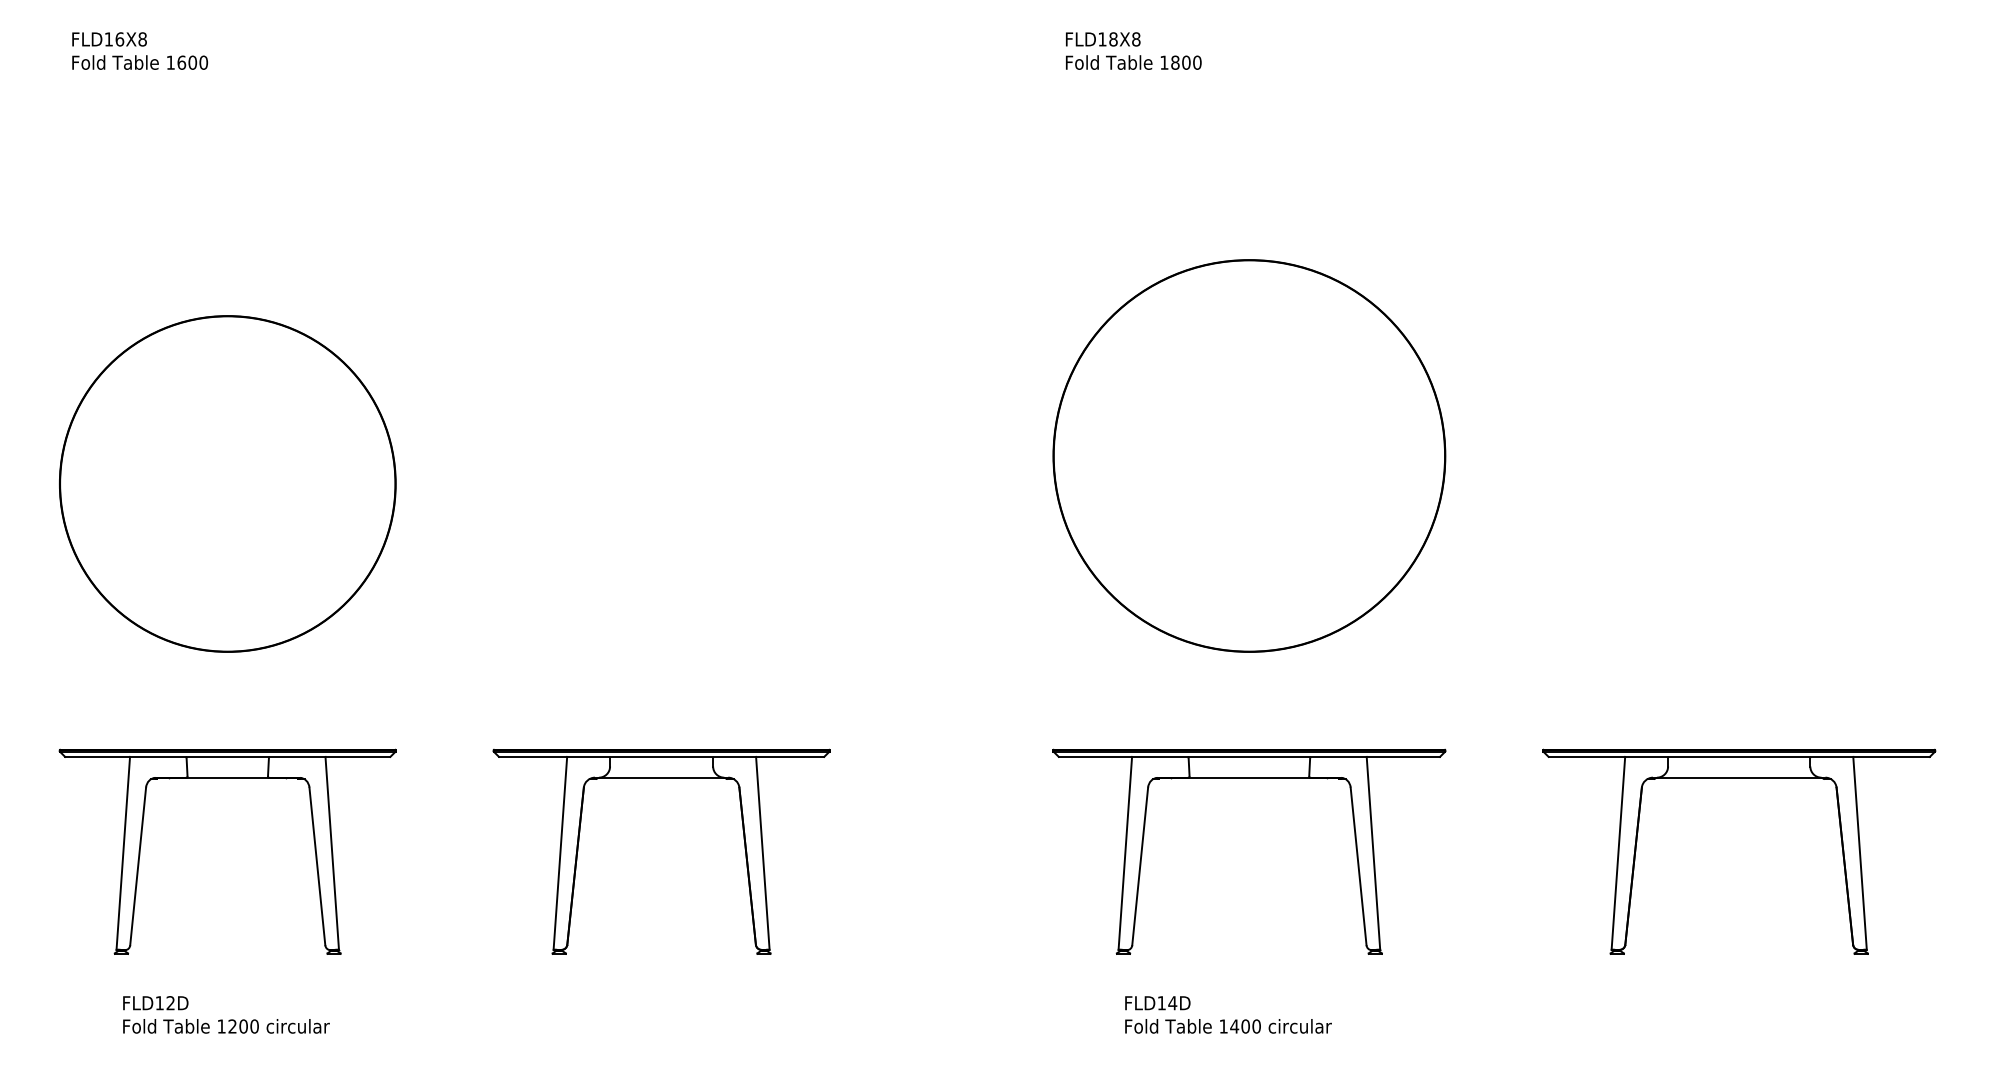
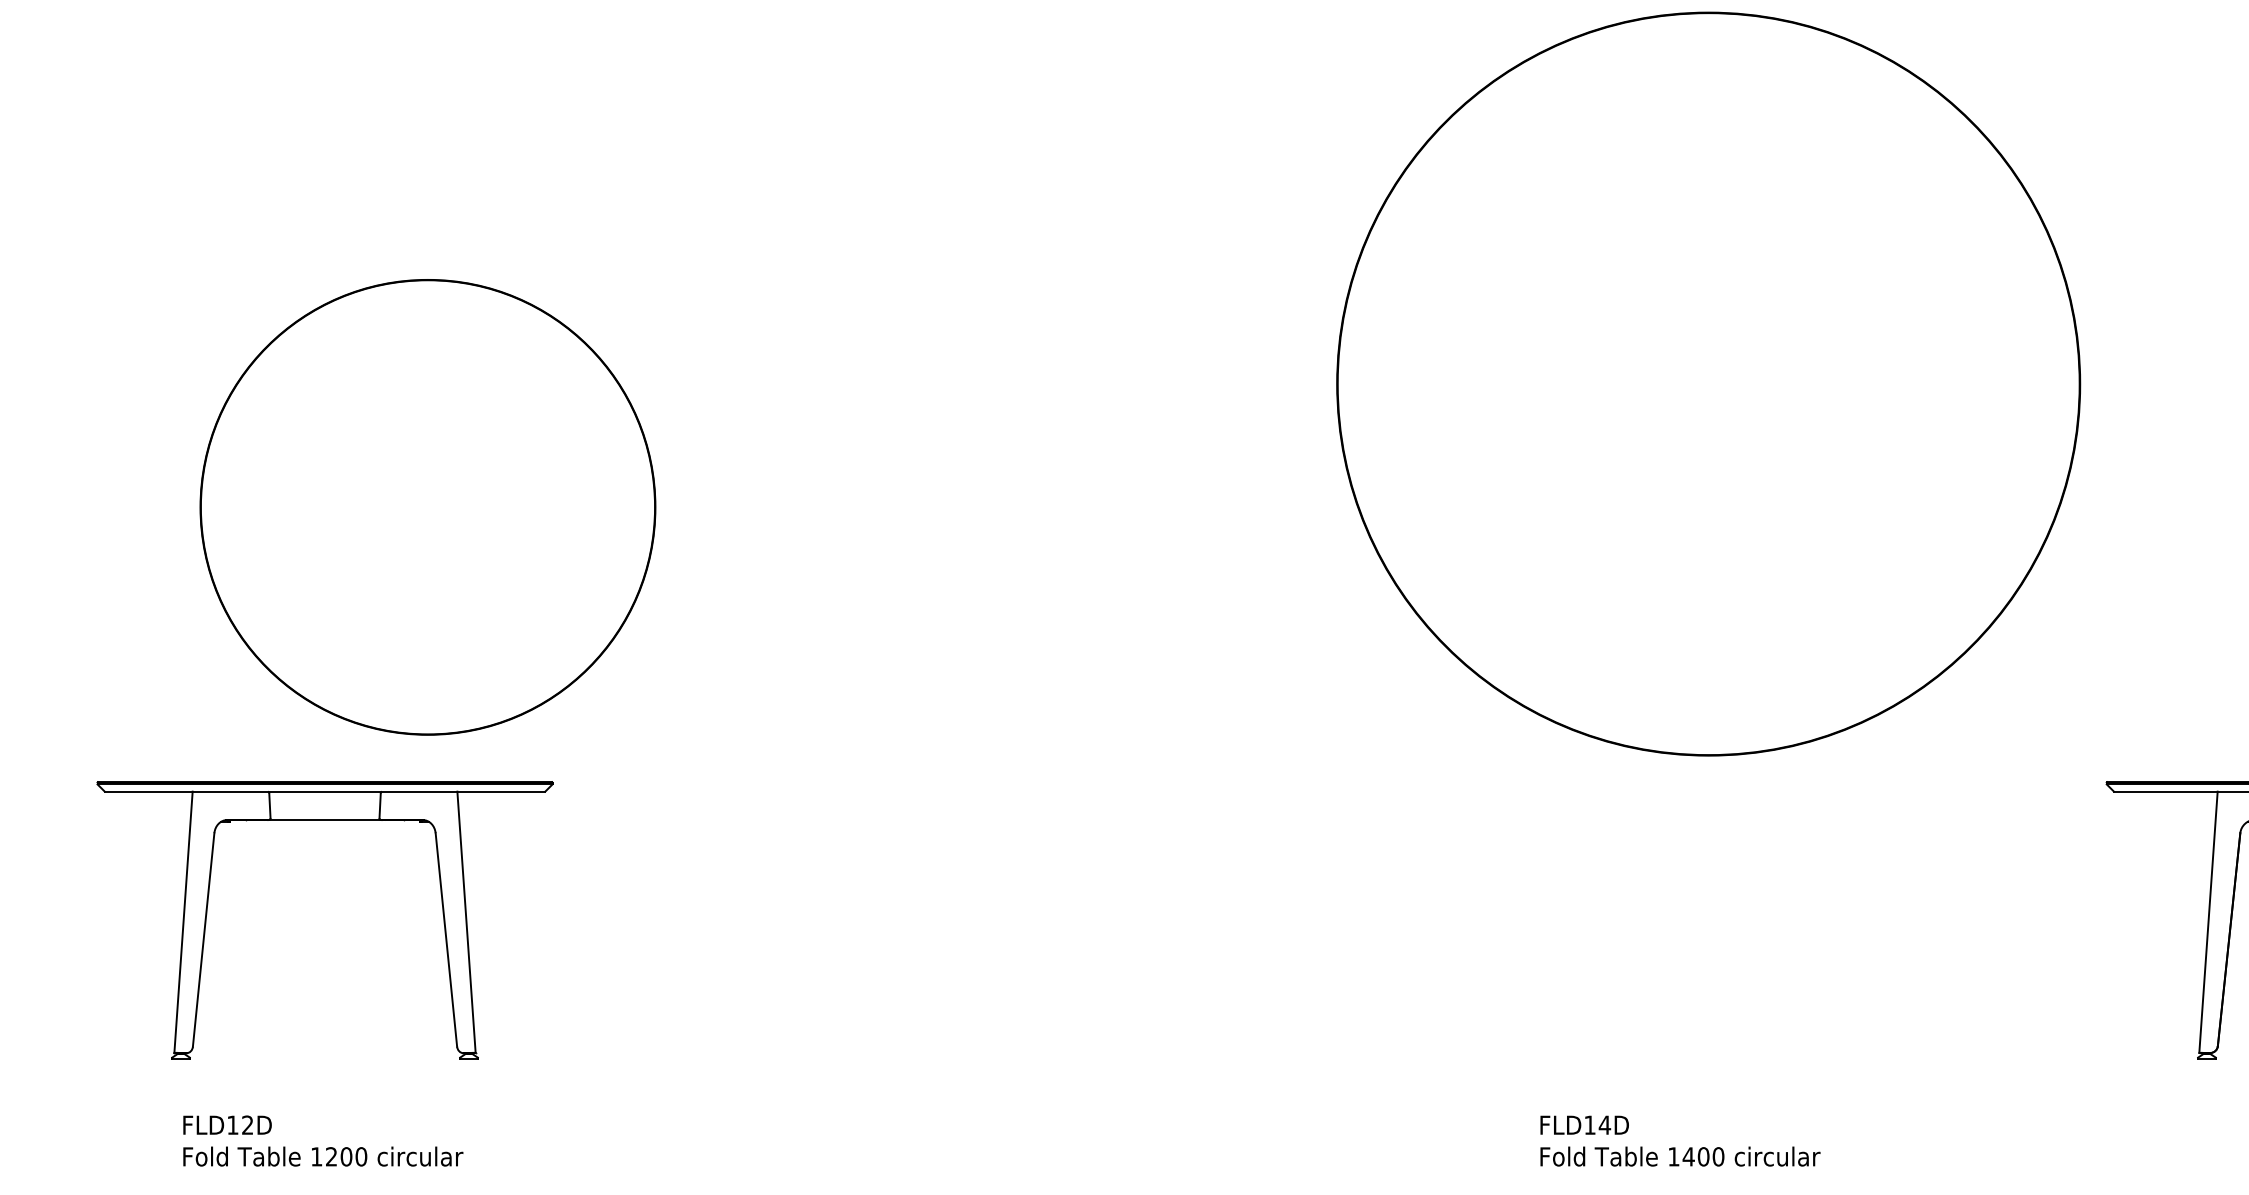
part: (1249, 455) -> (1708, 383), size x1.4
part: (227, 483) -> (427, 506), moved
part: (661, 778) -> (912, 820), removed
part: (1249, 778) -> (1708, 820), removed

